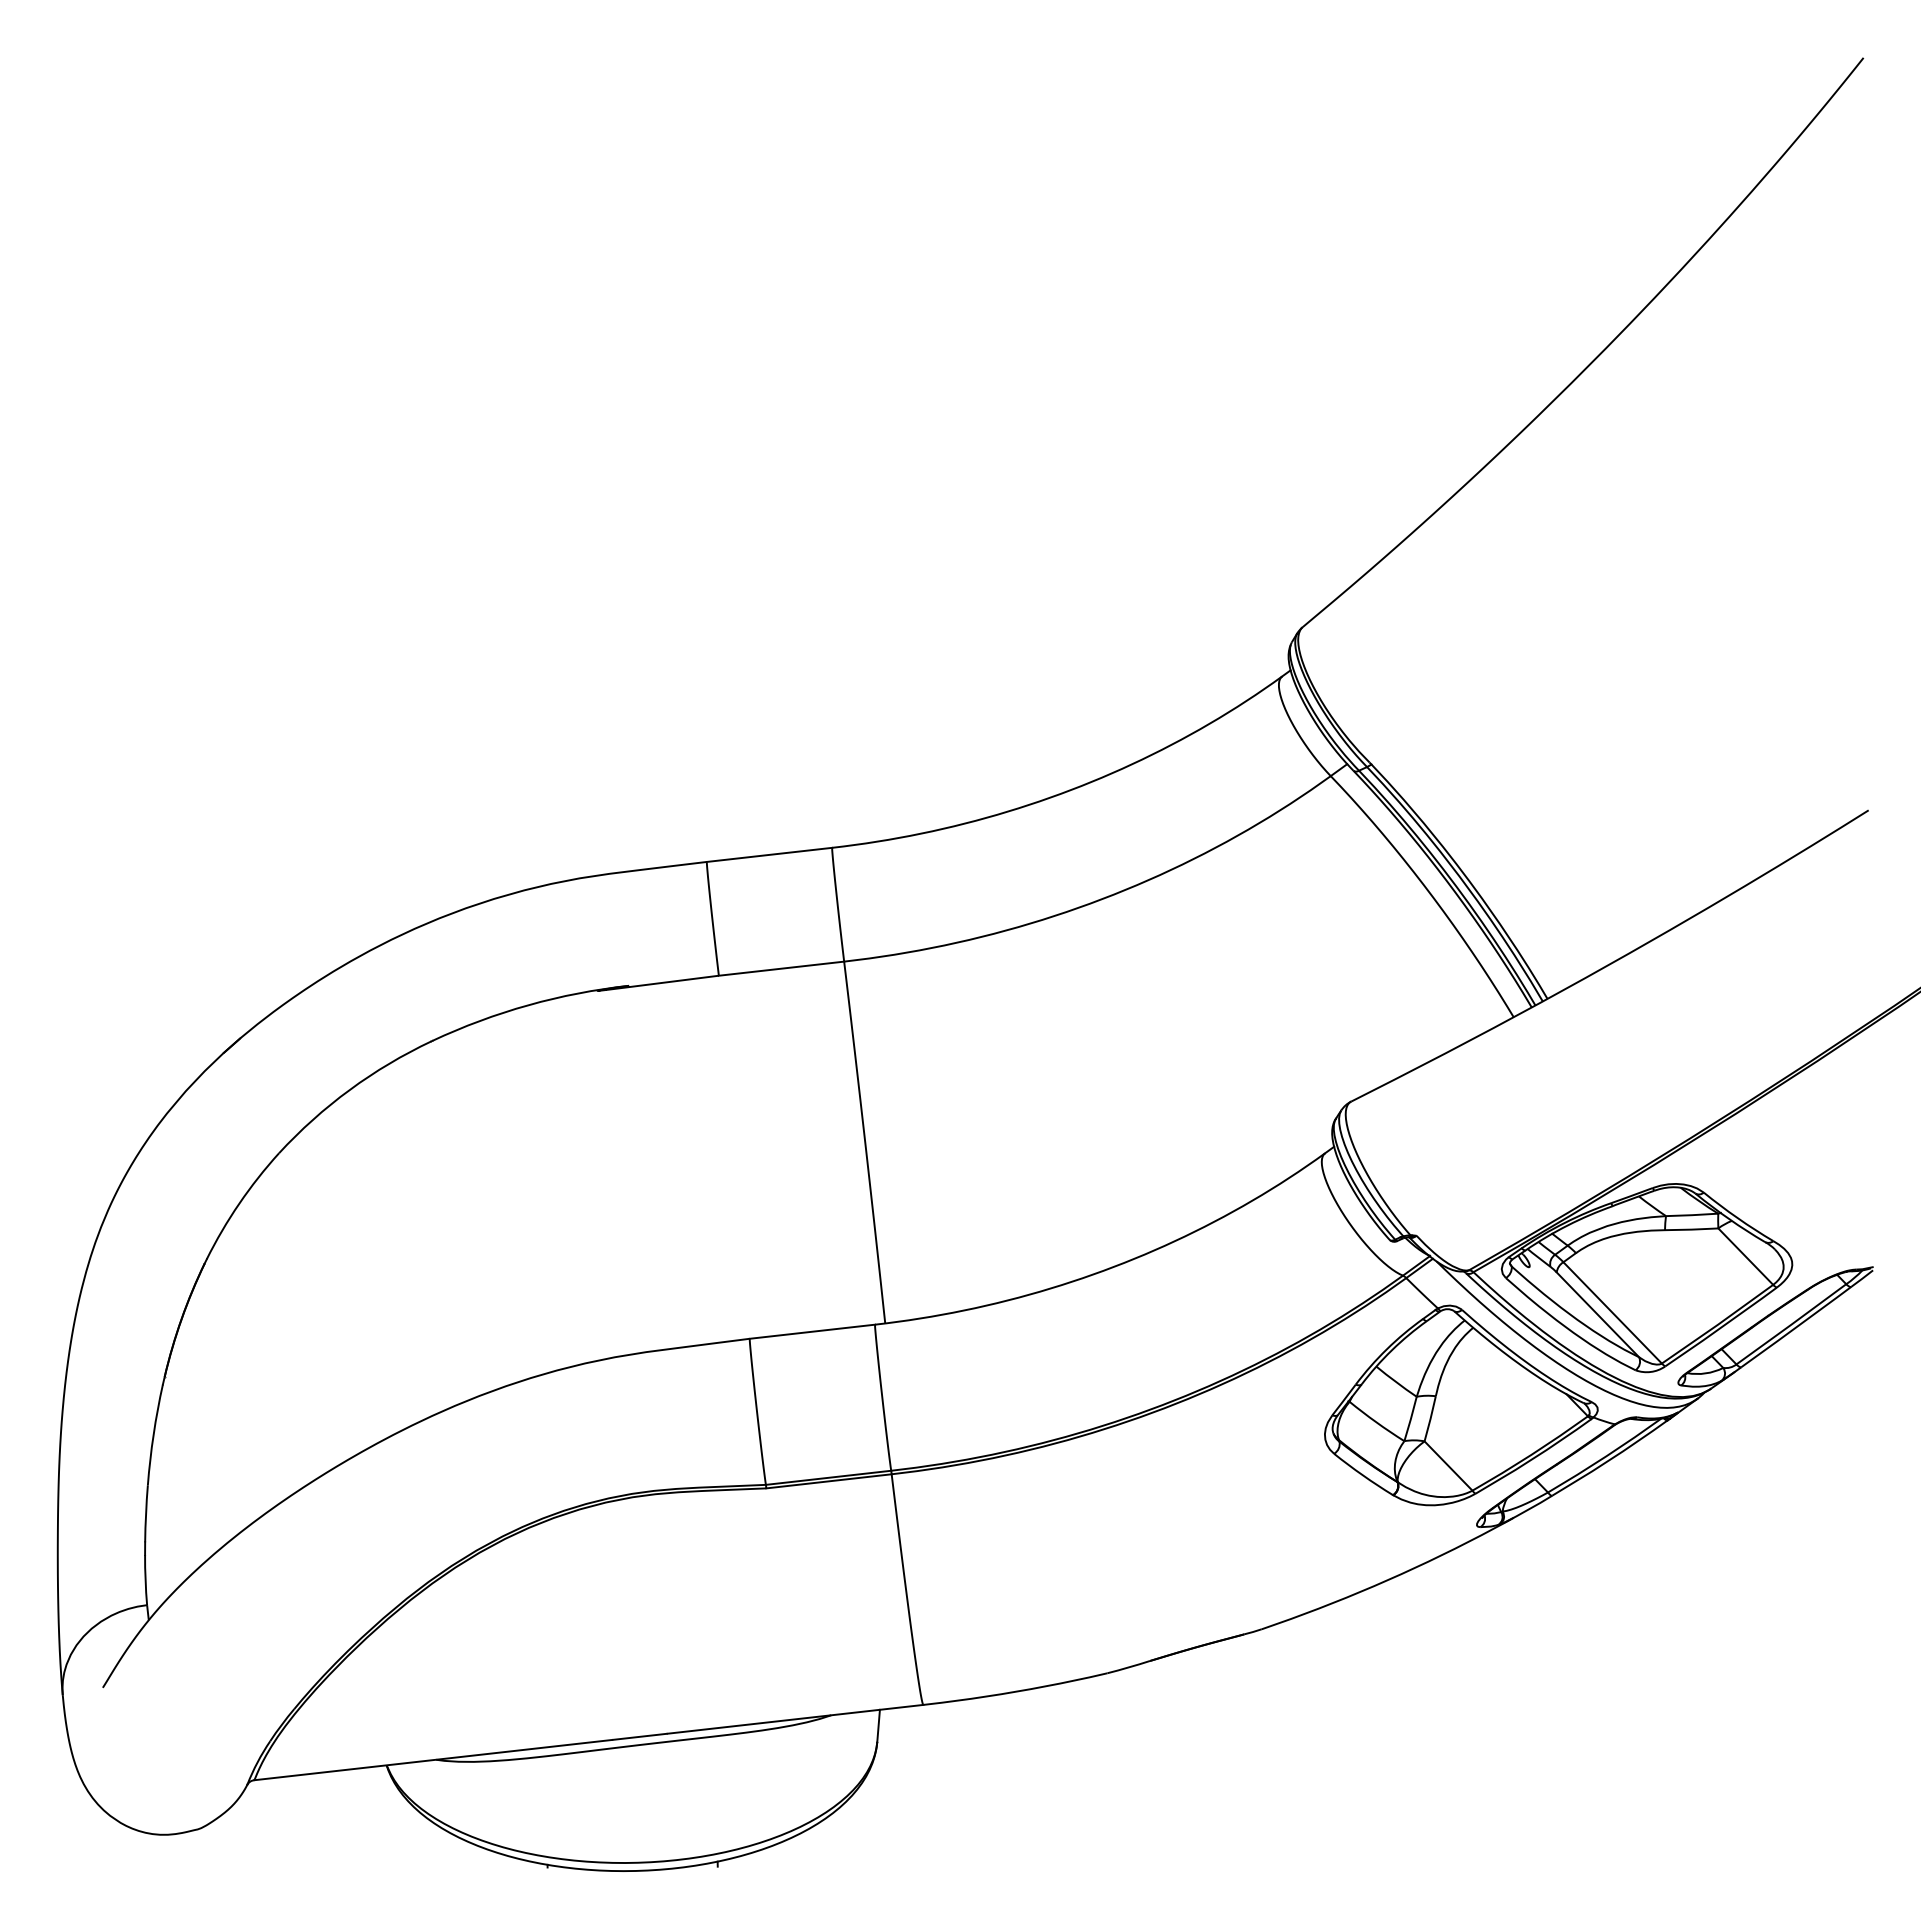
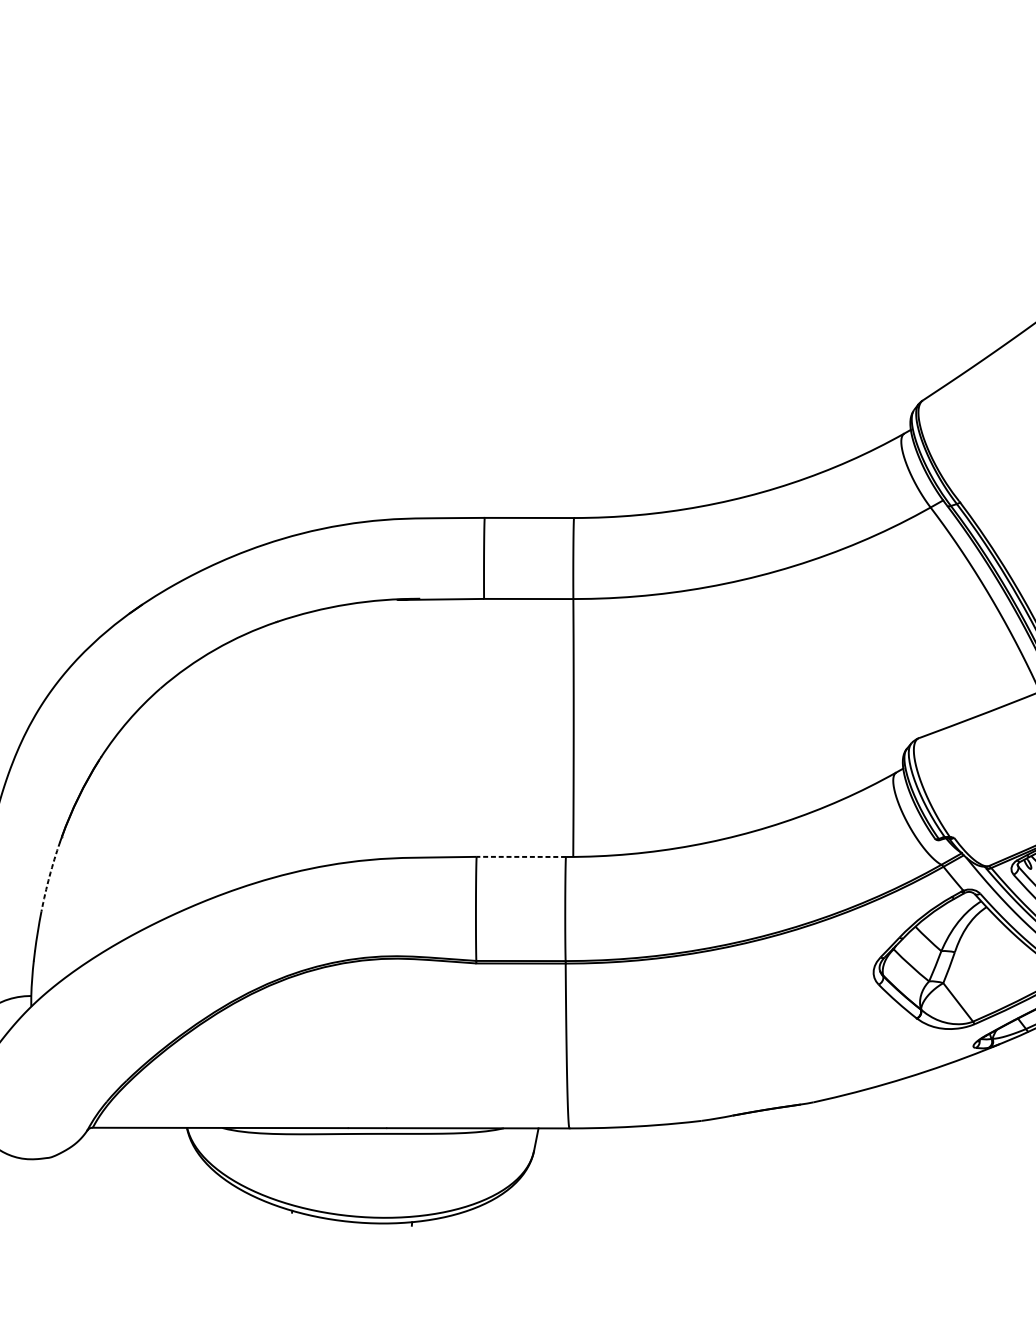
line: (811, 1331) -> (520, 856), solid -> dashed
arc: (153, 1434) -> (49, 876), solid -> dashed

